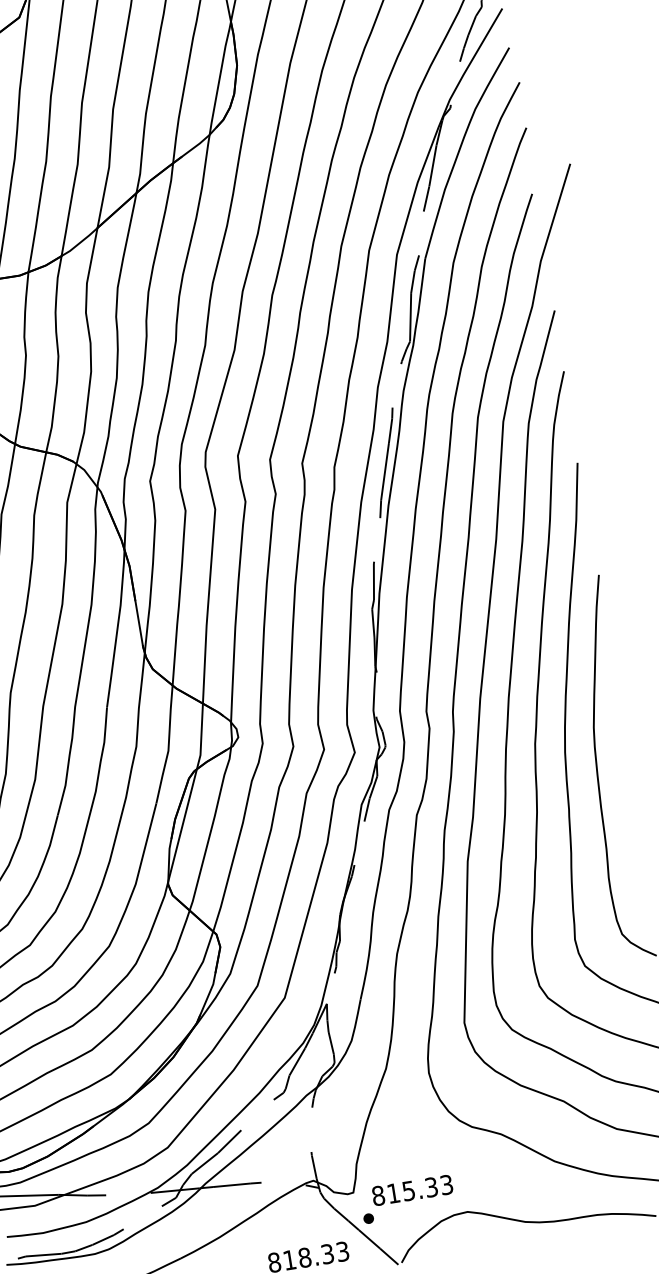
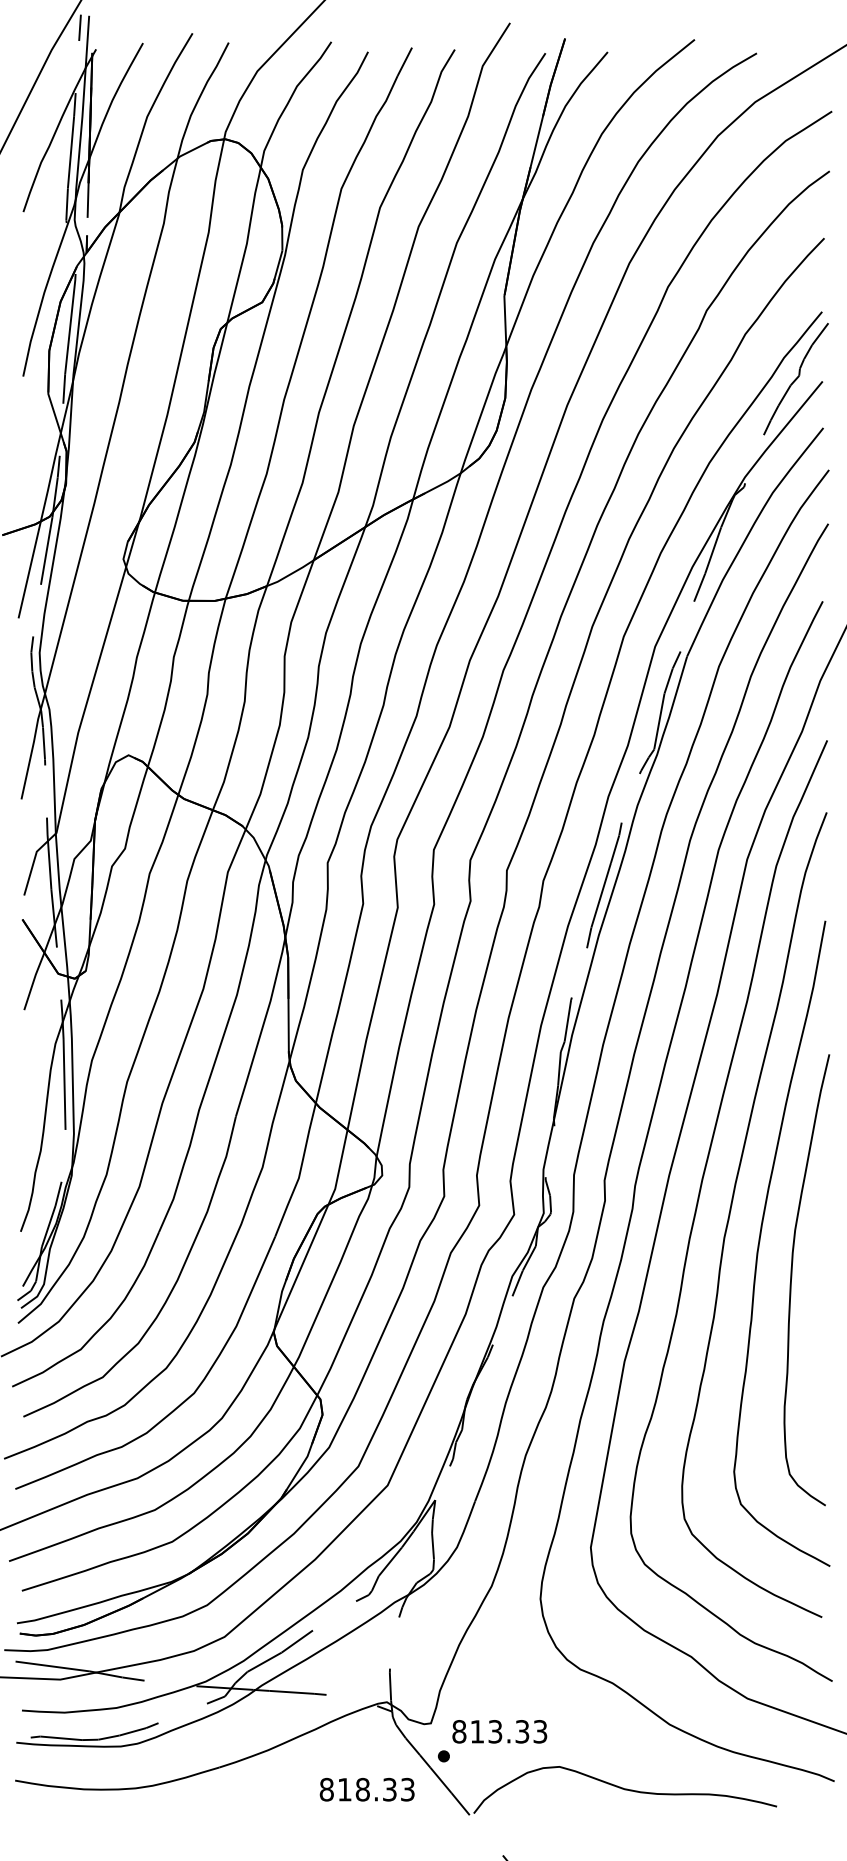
text: (408, 1190) -> (495, 1731), 815.33 -> 813.33

